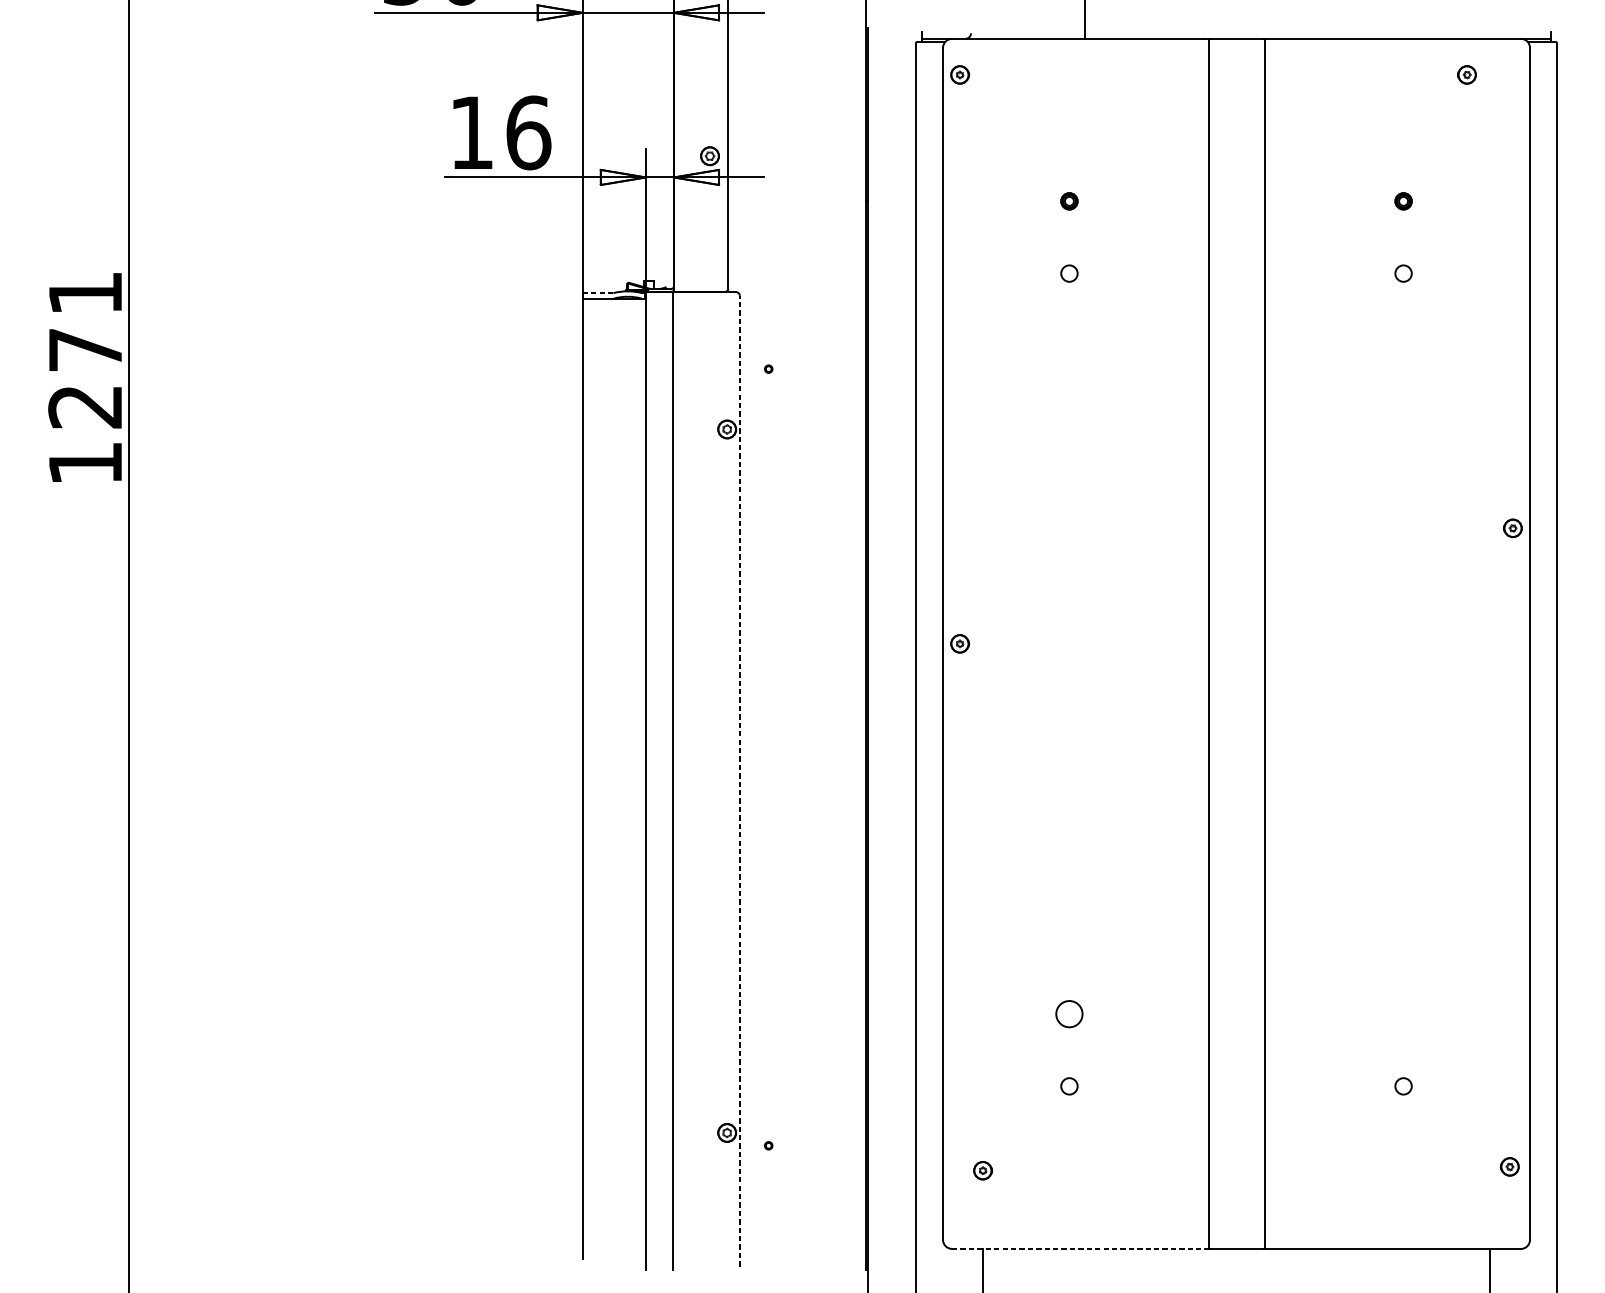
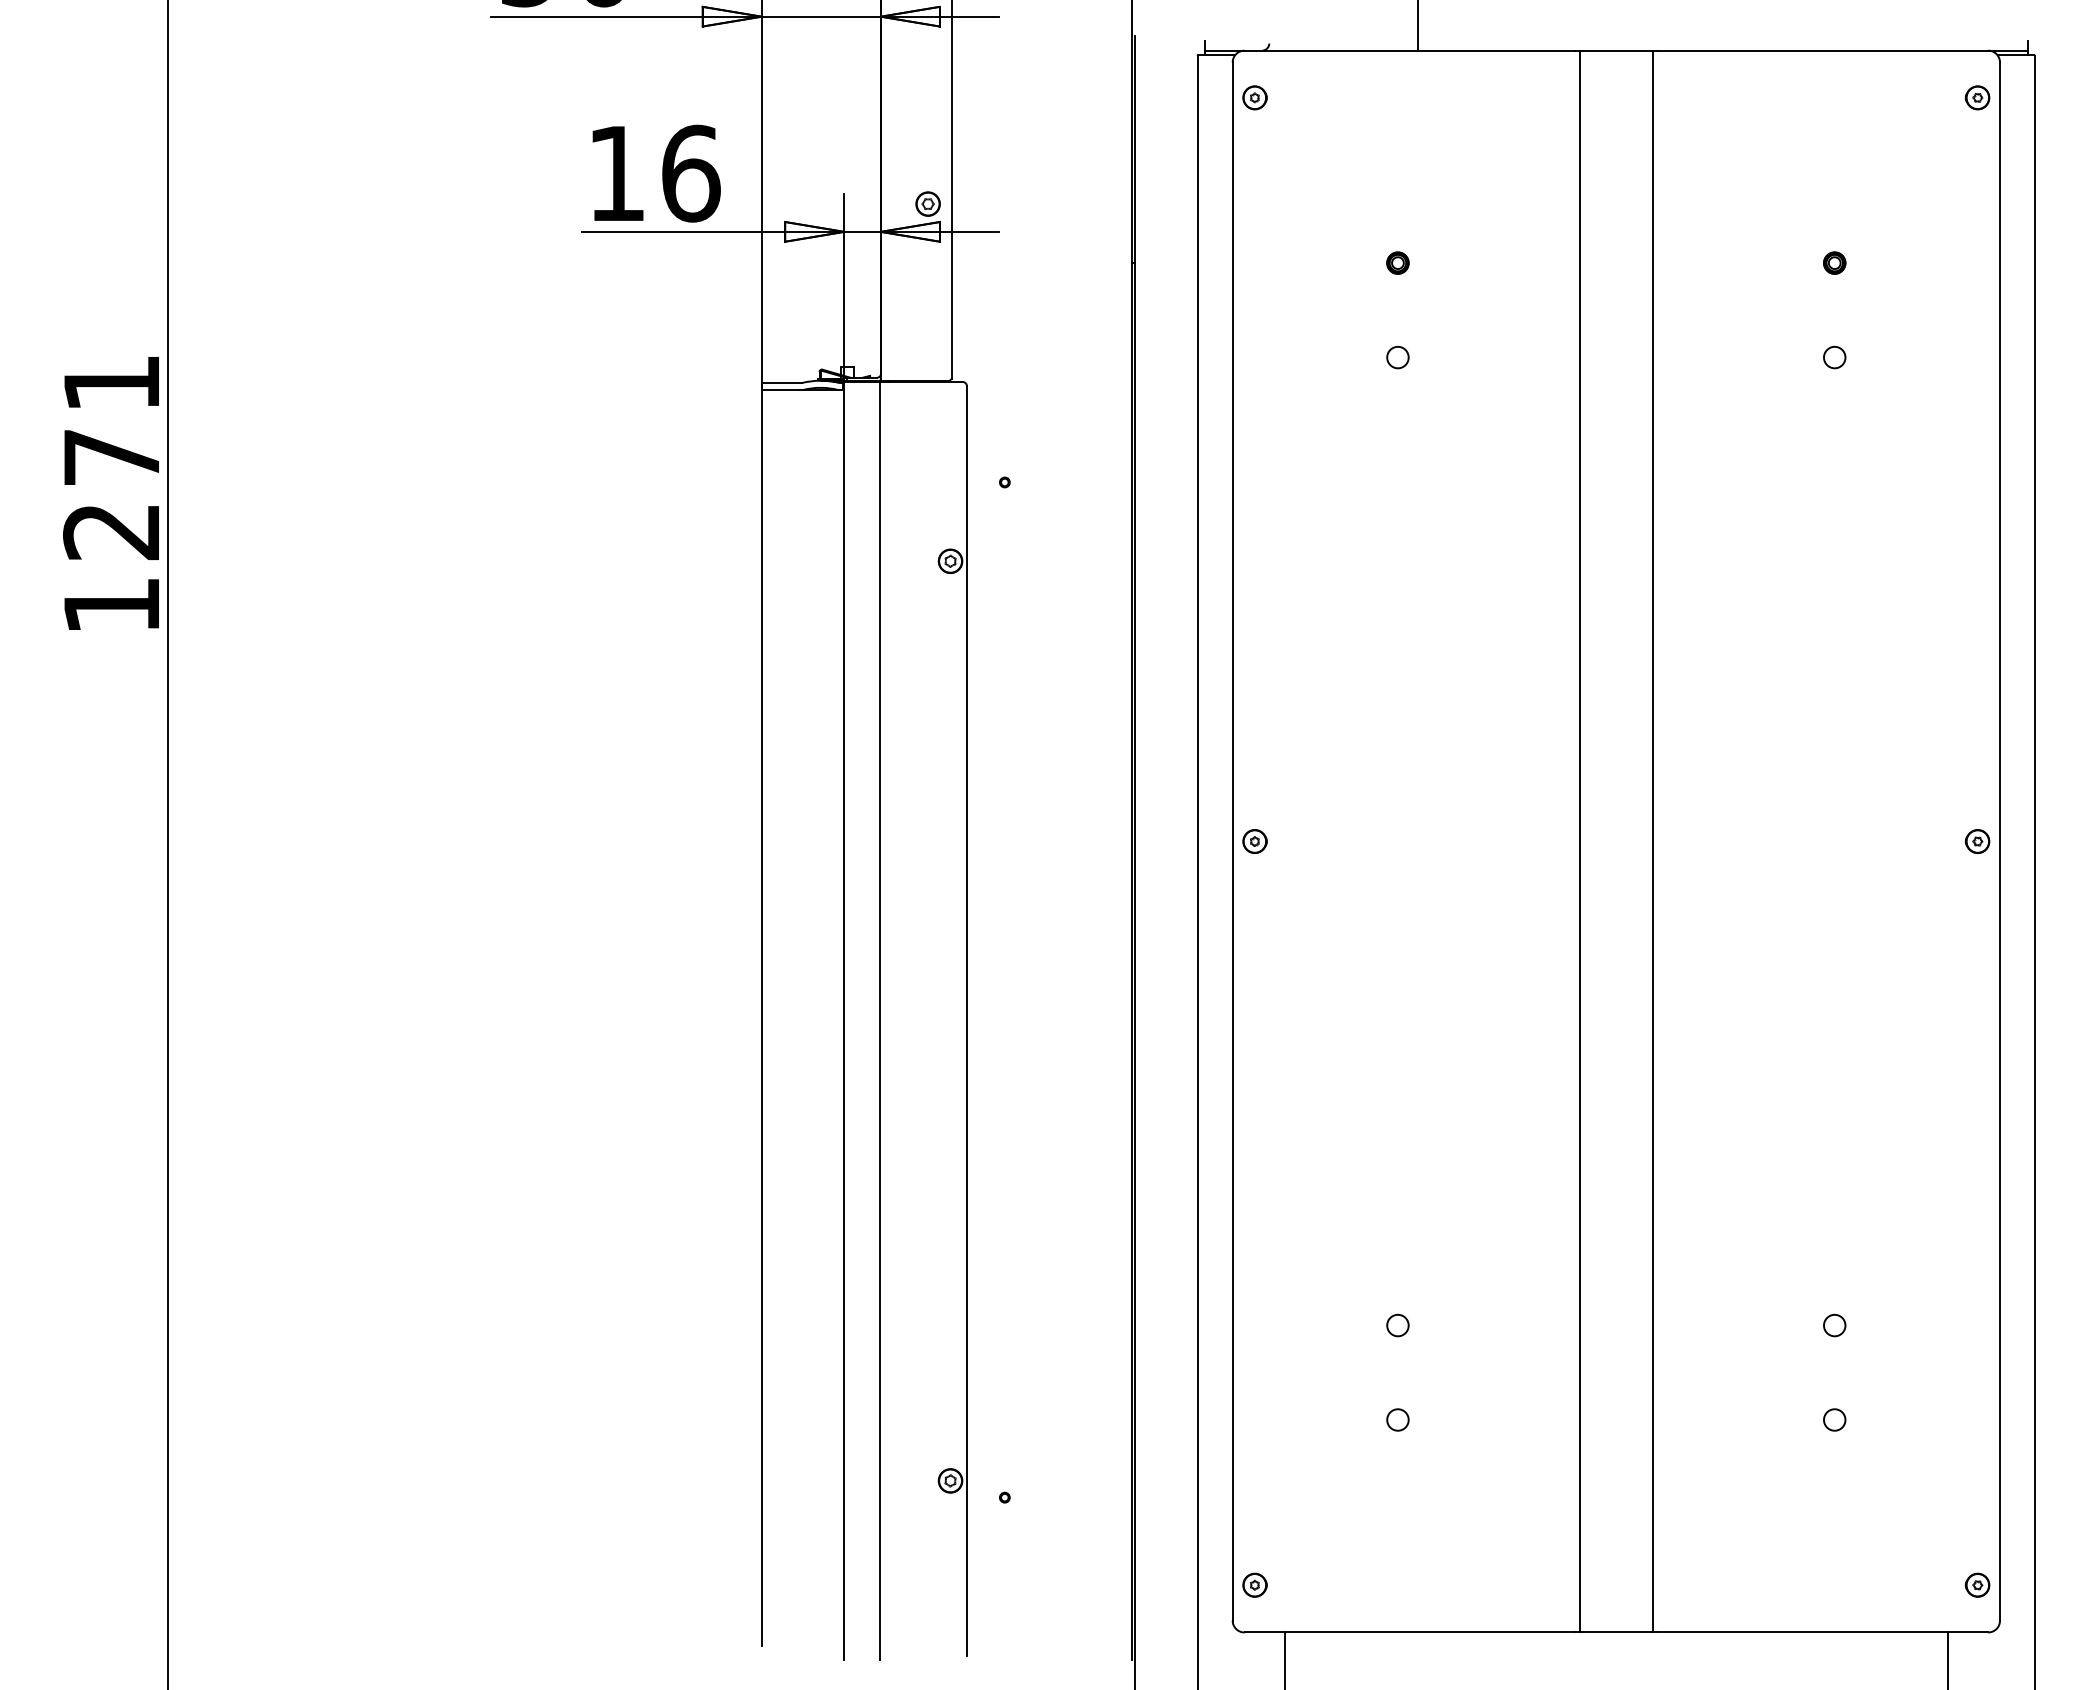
part: (1466, 74) -> (1977, 97), moved
line: (598, 293) -> (782, 383), dashed -> solid
part: (1512, 528) -> (1977, 841), moved
line: (740, 781) -> (967, 1021), dashed -> solid
circle: (1069, 1014) -> (1397, 1325), size x0.62
circle: (1403, 1014) -> (1834, 1325), added
part: (1509, 1166) -> (1977, 1584), moved
part: (982, 1170) -> (1254, 1584), moved
line: (1079, 1248) -> (1410, 1632), dashed -> solid

